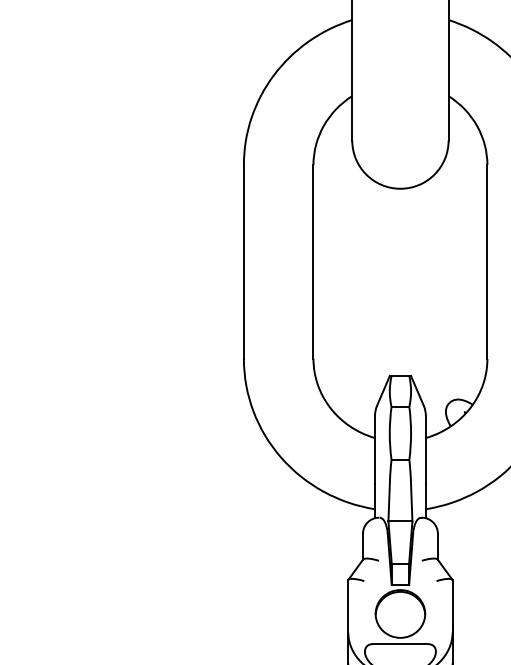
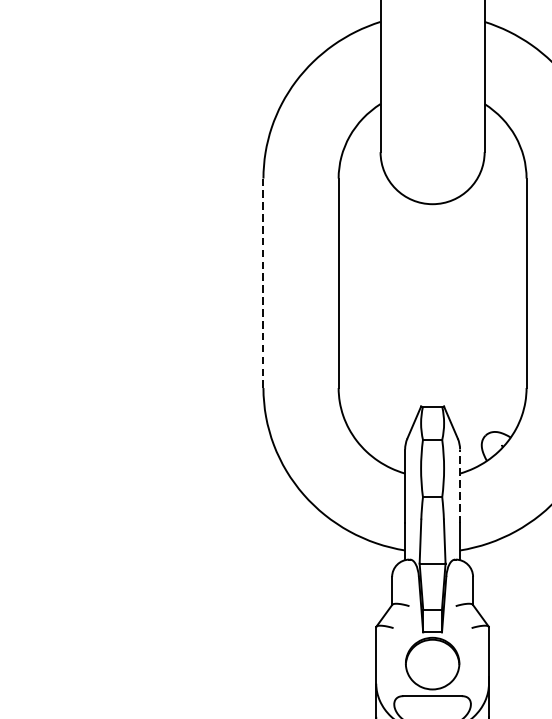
line: (243, 261) -> (263, 282), solid -> dashed
line: (425, 449) -> (459, 485), solid -> dashed

